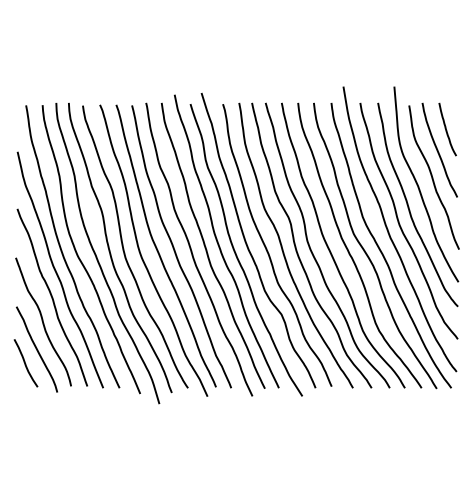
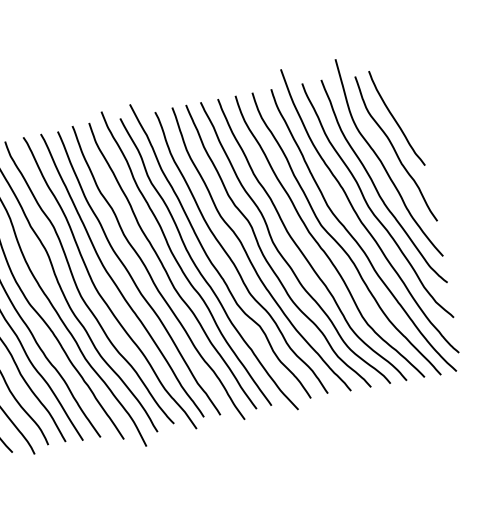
curve: (446, 129) -> (399, 94), removed

